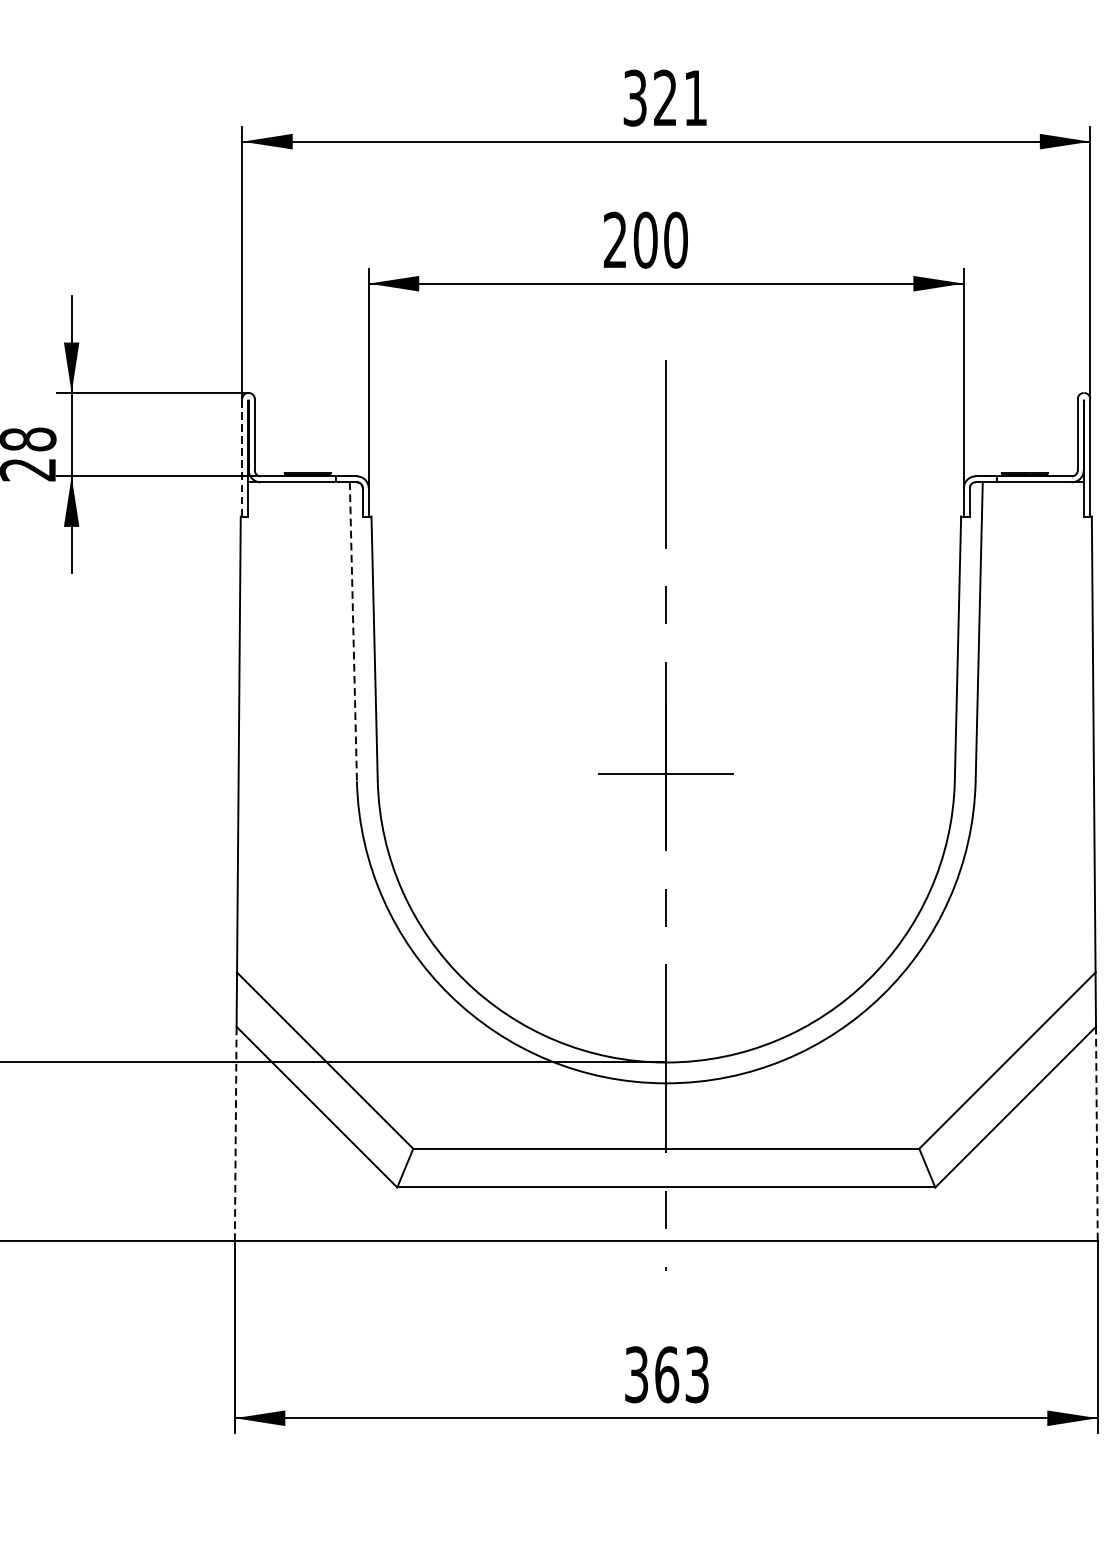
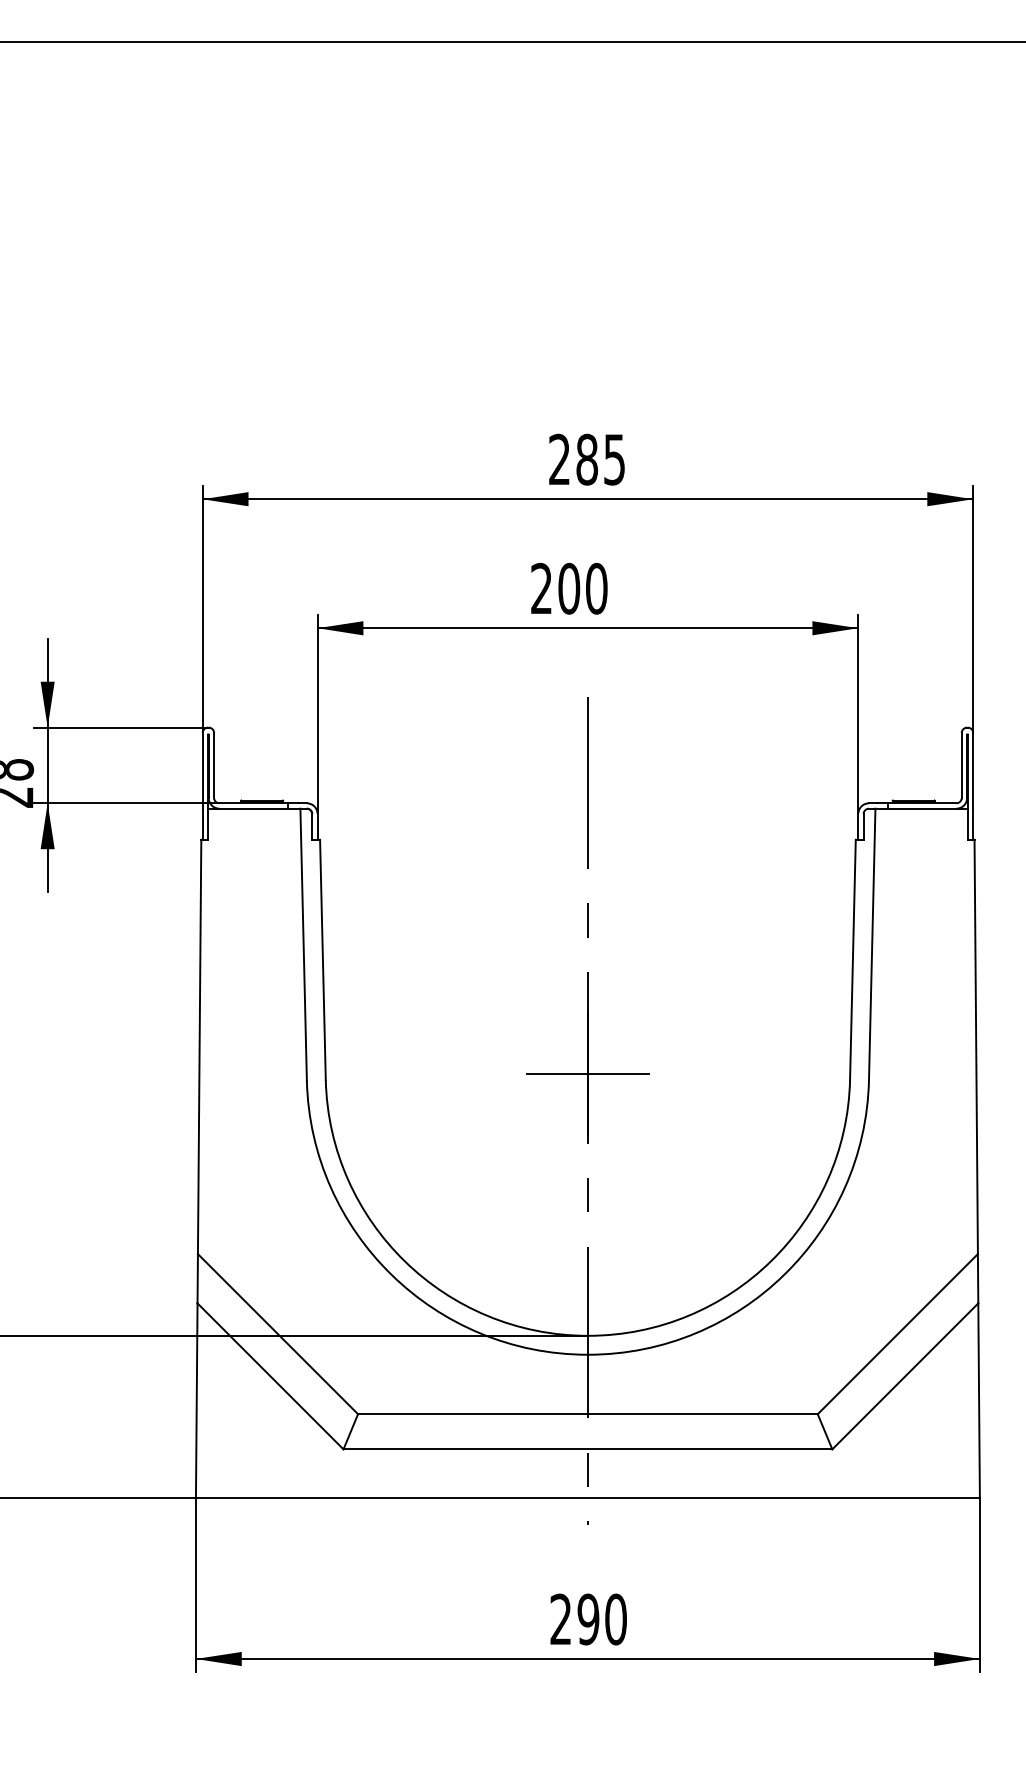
text: (664, 97) -> (586, 459), 321 -> 285
line: (242, 456) -> (202, 785), dashed -> solid
line: (353, 631) -> (303, 944), dashed -> solid
line: (235, 1133) -> (196, 1400), dashed -> solid
line: (1097, 1134) -> (979, 1401), dashed -> solid
text: (666, 1374) -> (588, 1619), 363 -> 290

